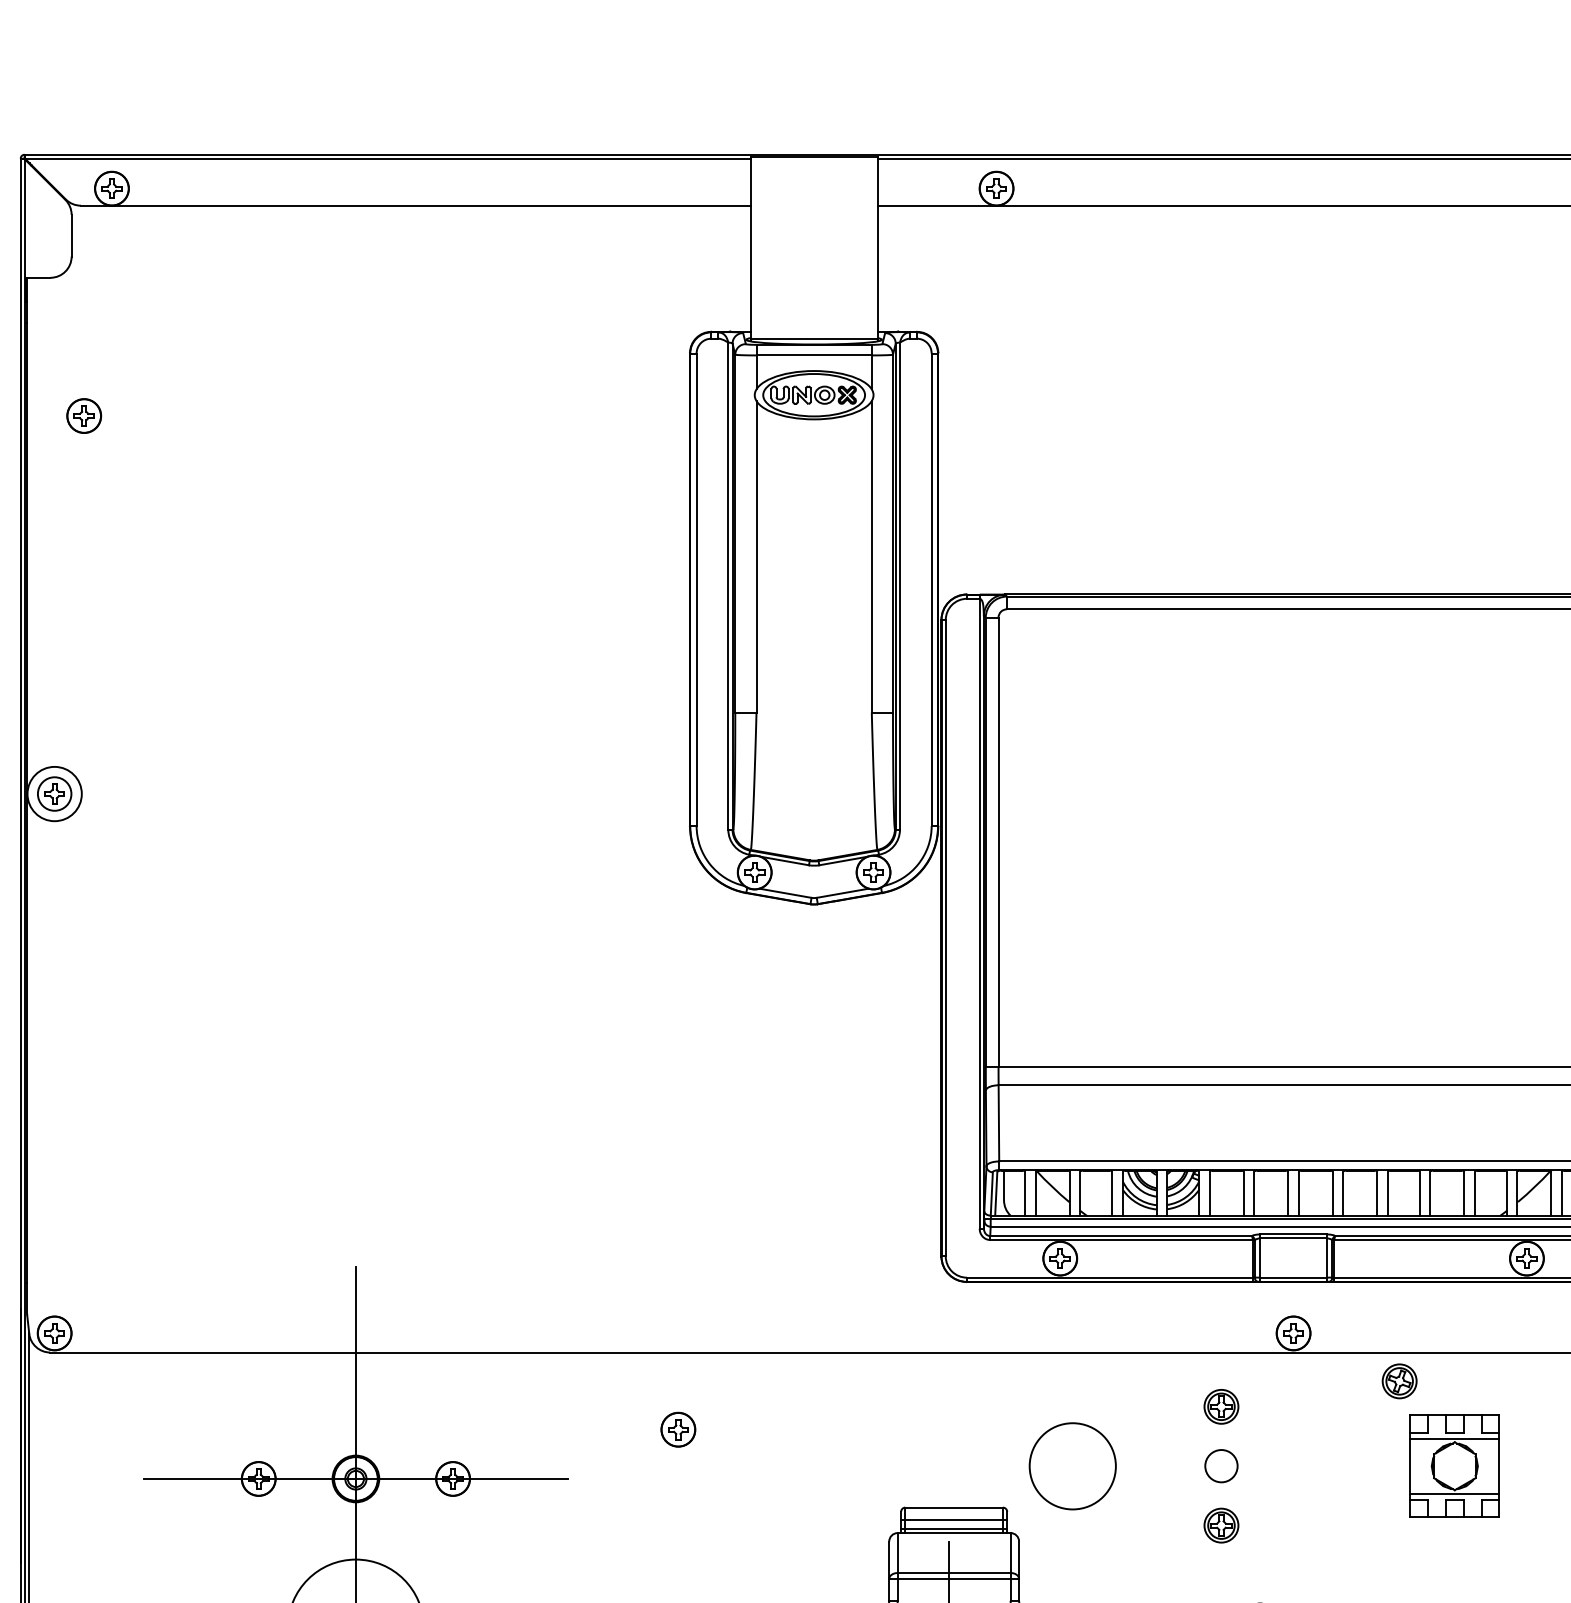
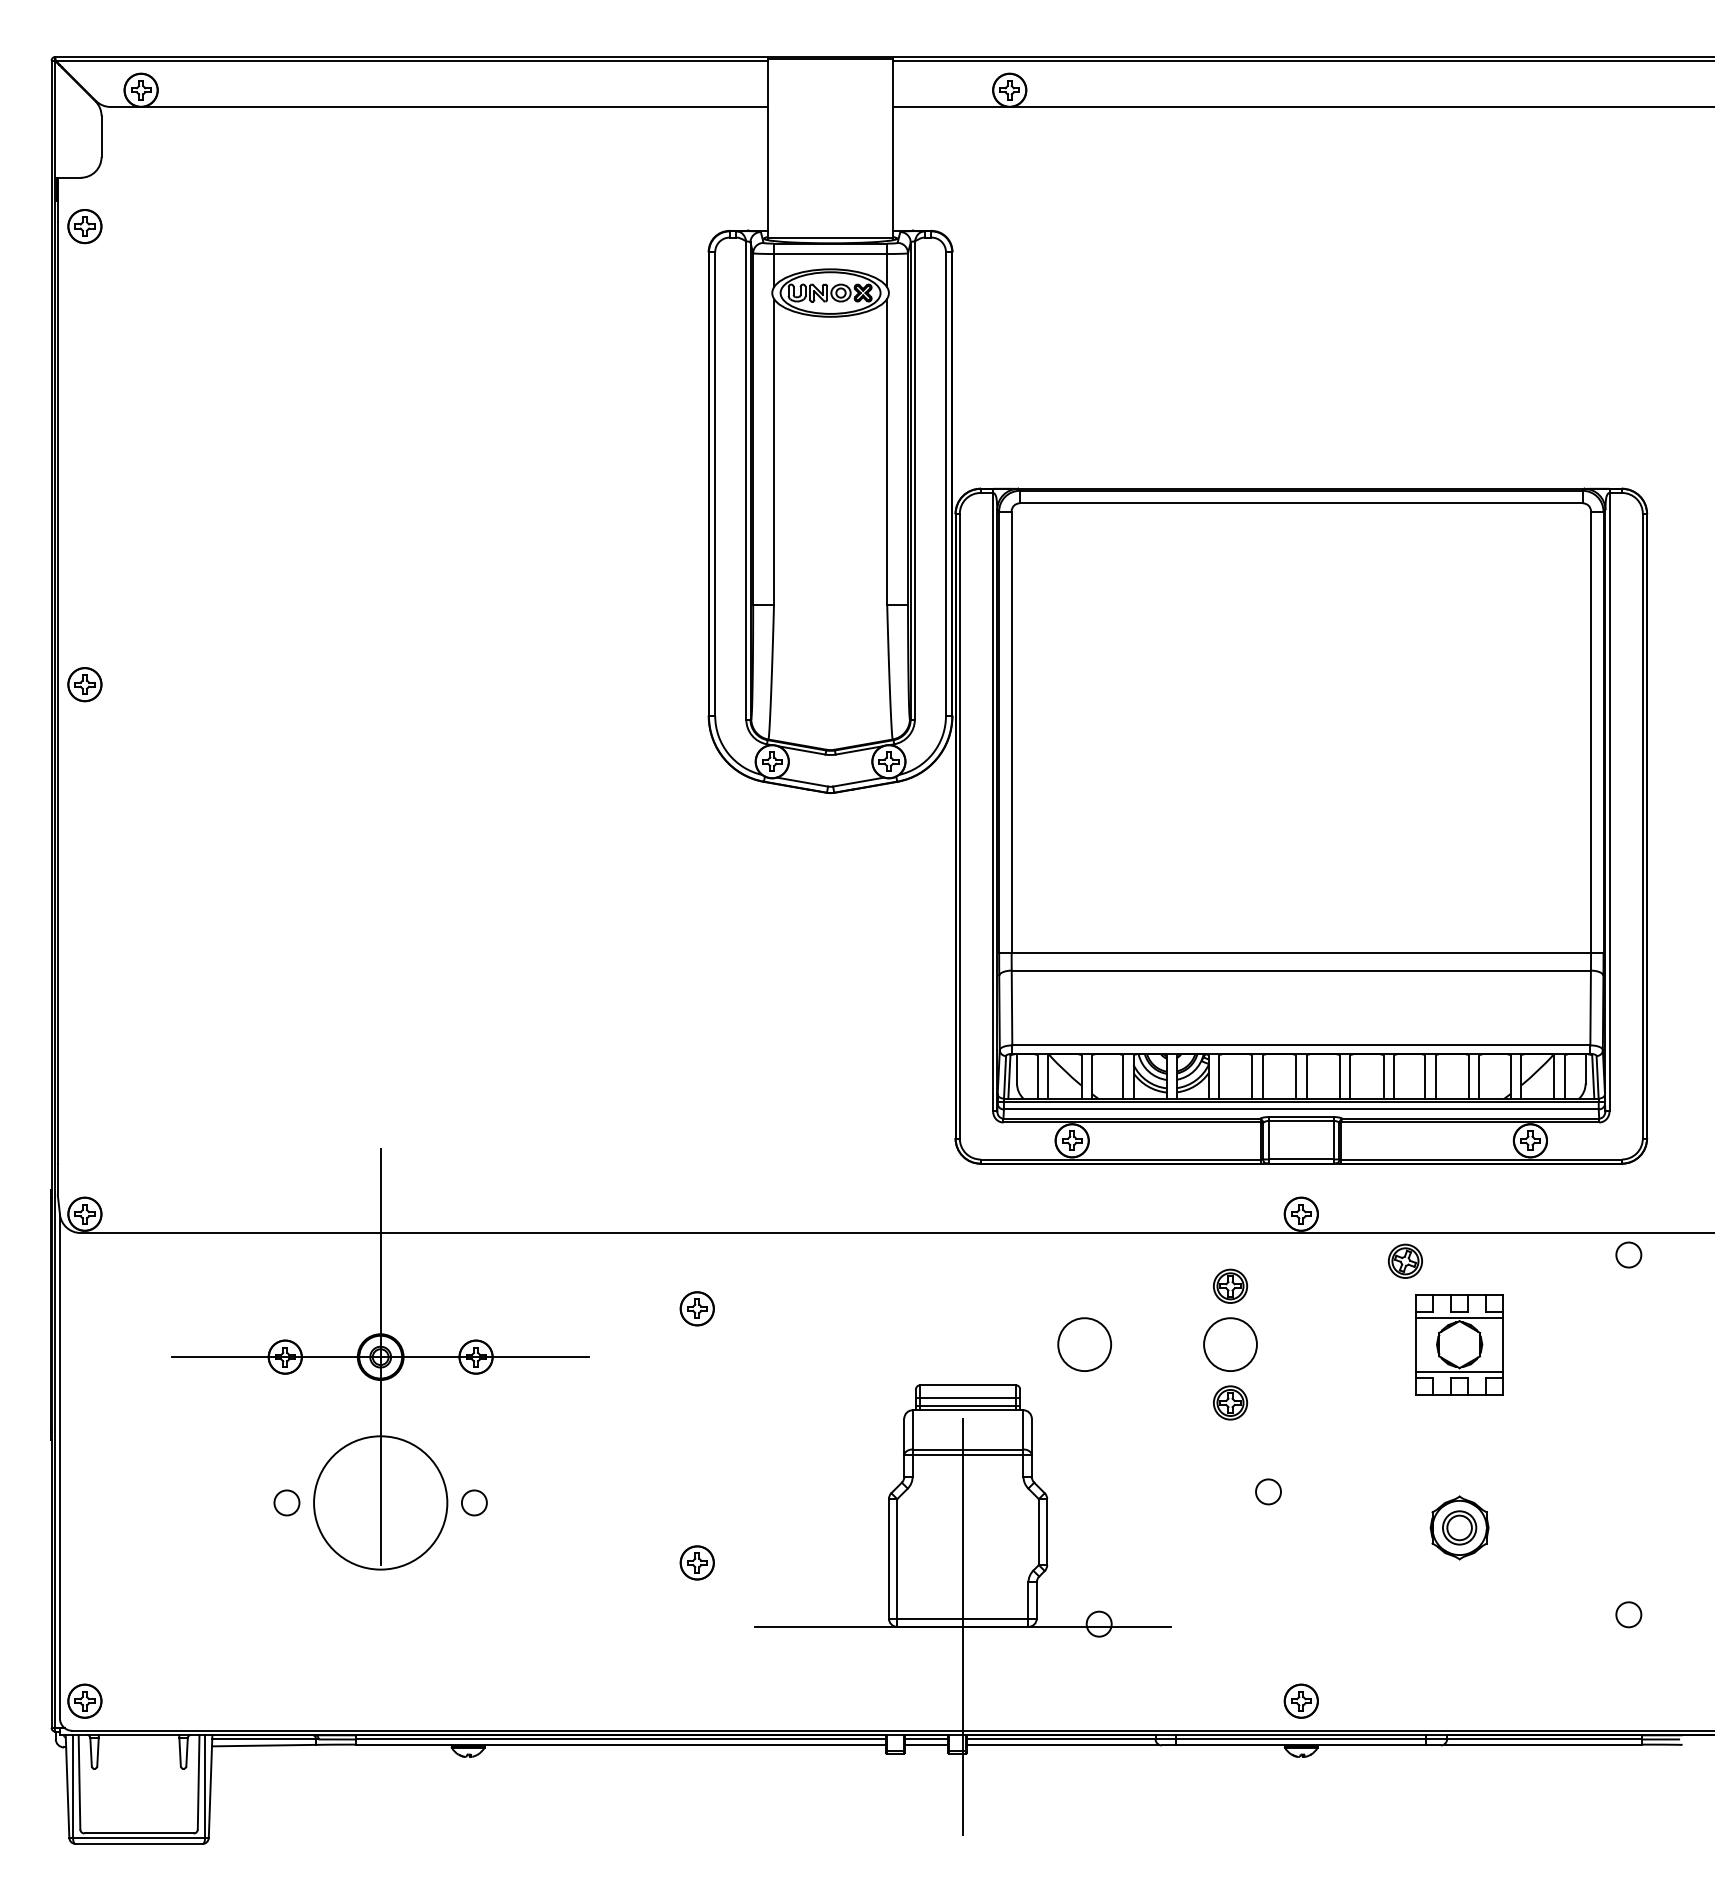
part: (83, 416) -> (84, 226), moved
circle: (54, 793) -> (84, 684), size x0.62
circle: (1072, 1466) -> (1084, 1344), size x0.62
circle: (1221, 1466) -> (1230, 1344), size x1.67

